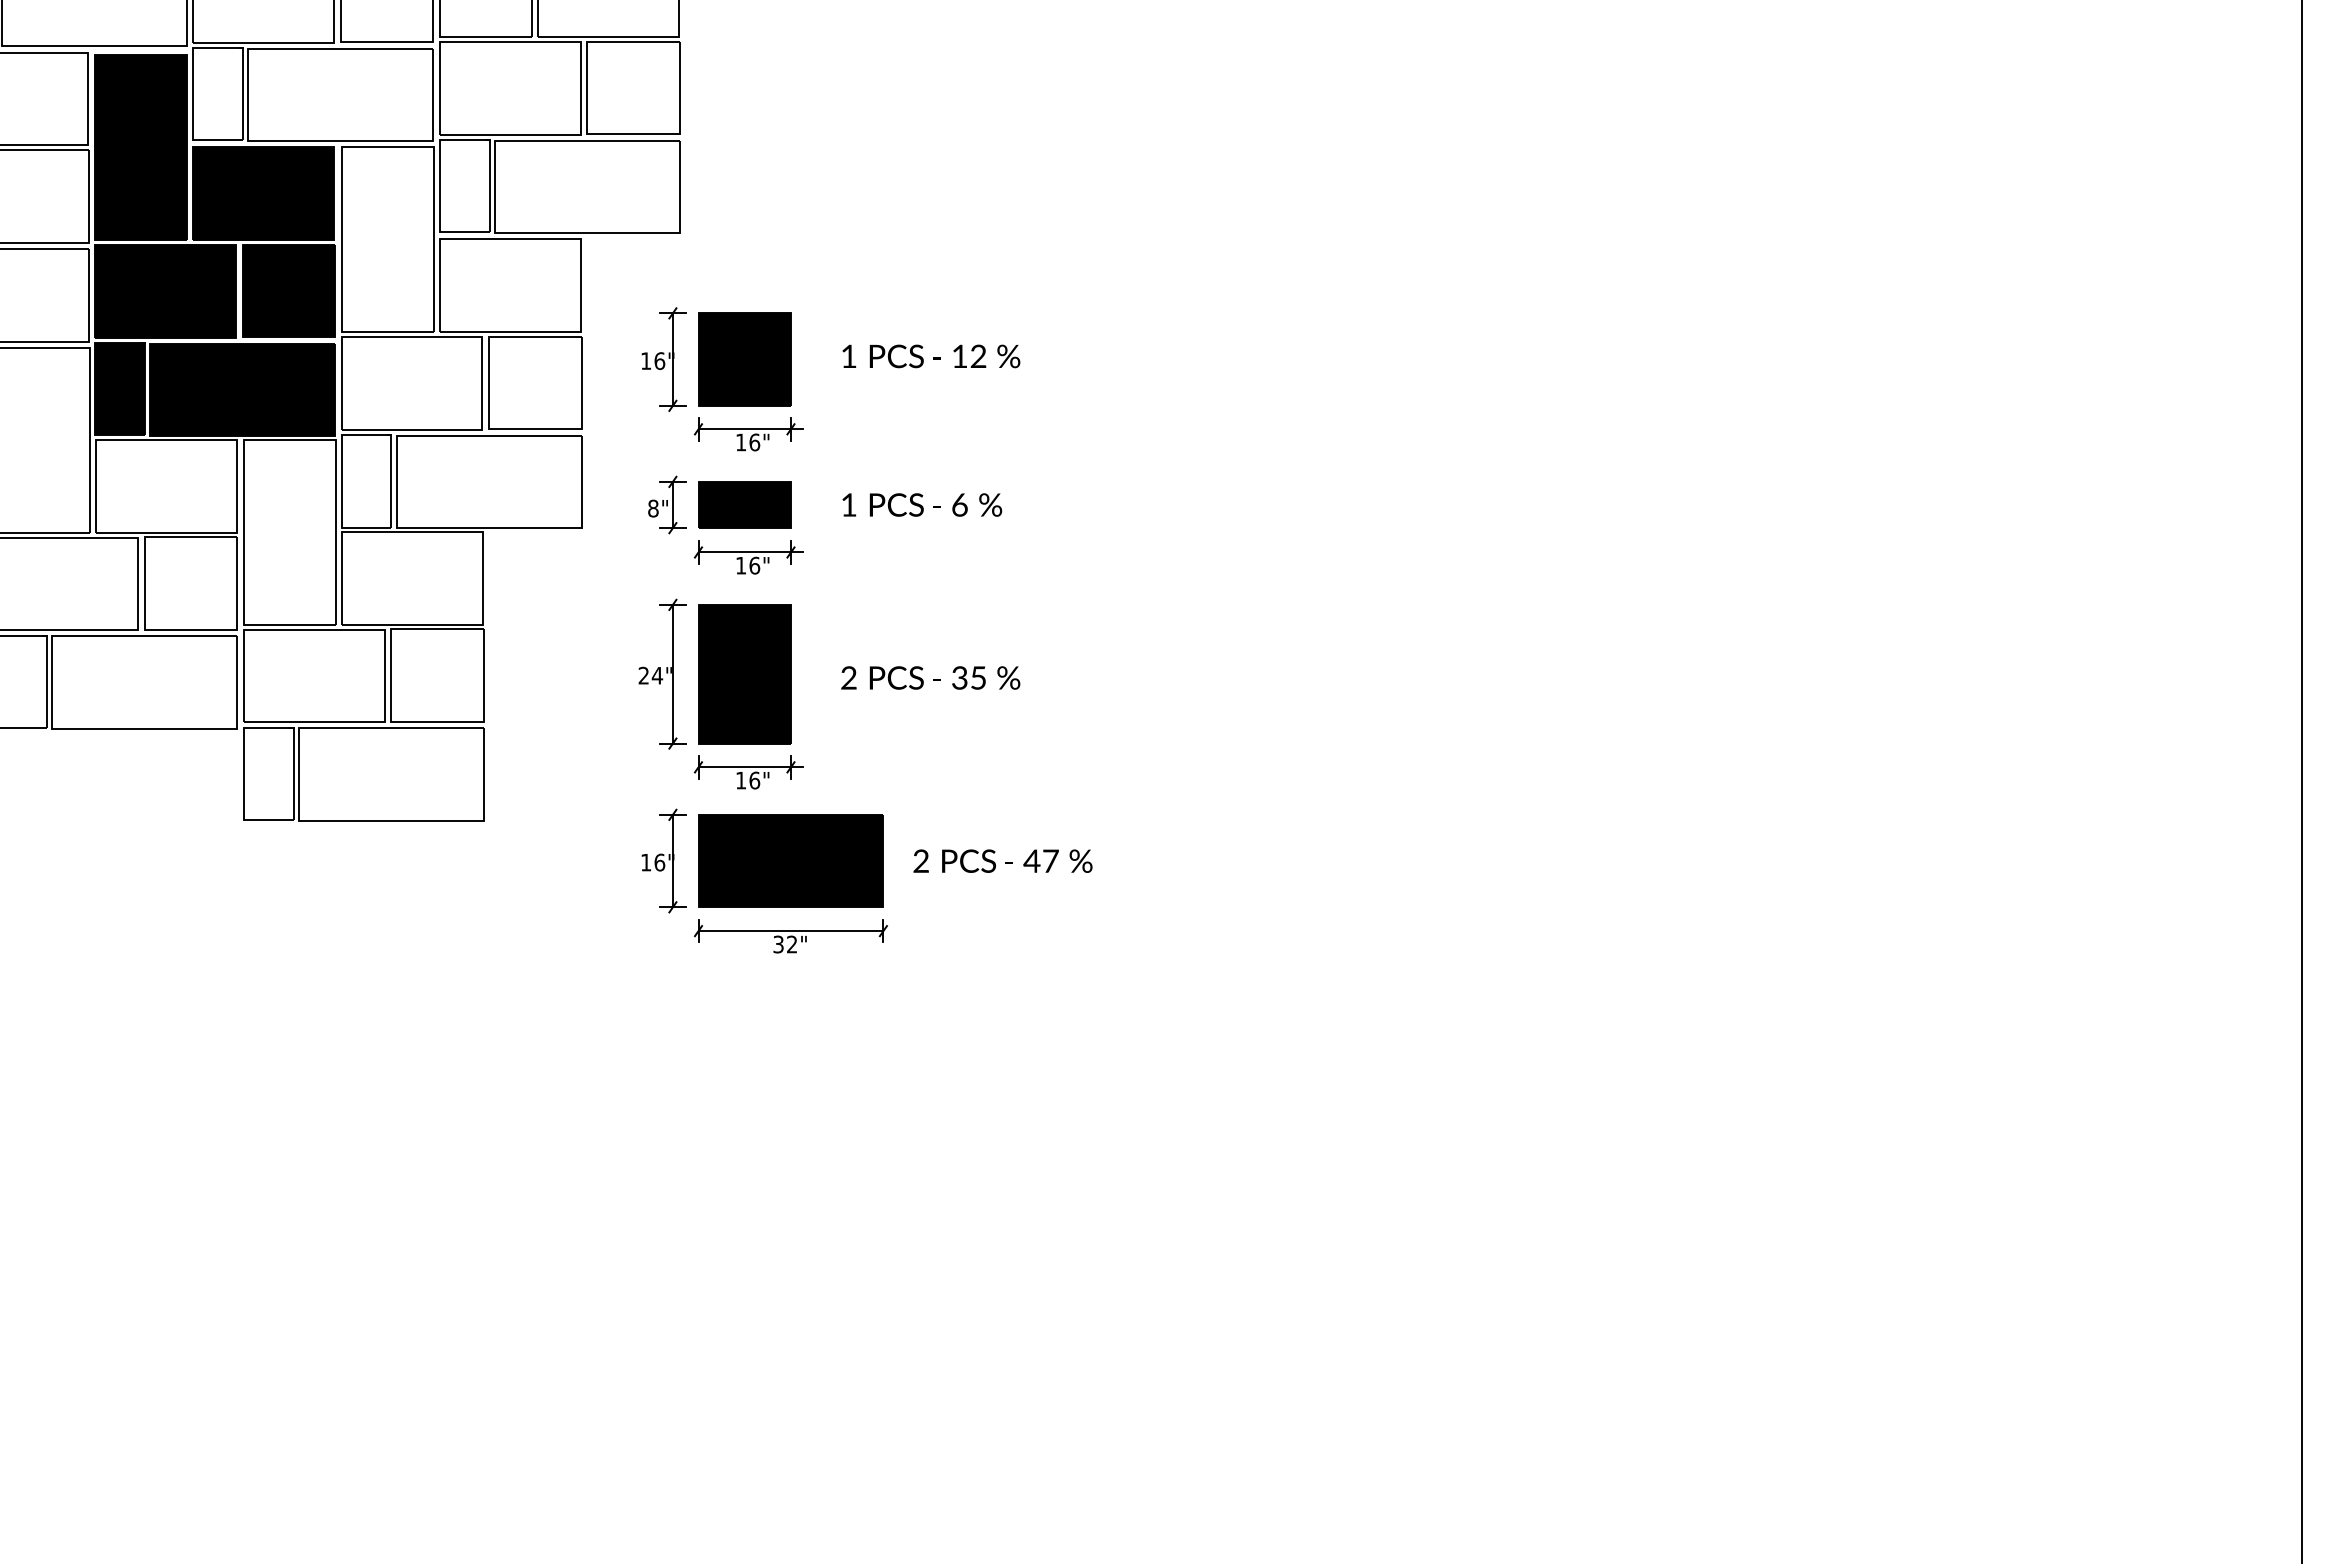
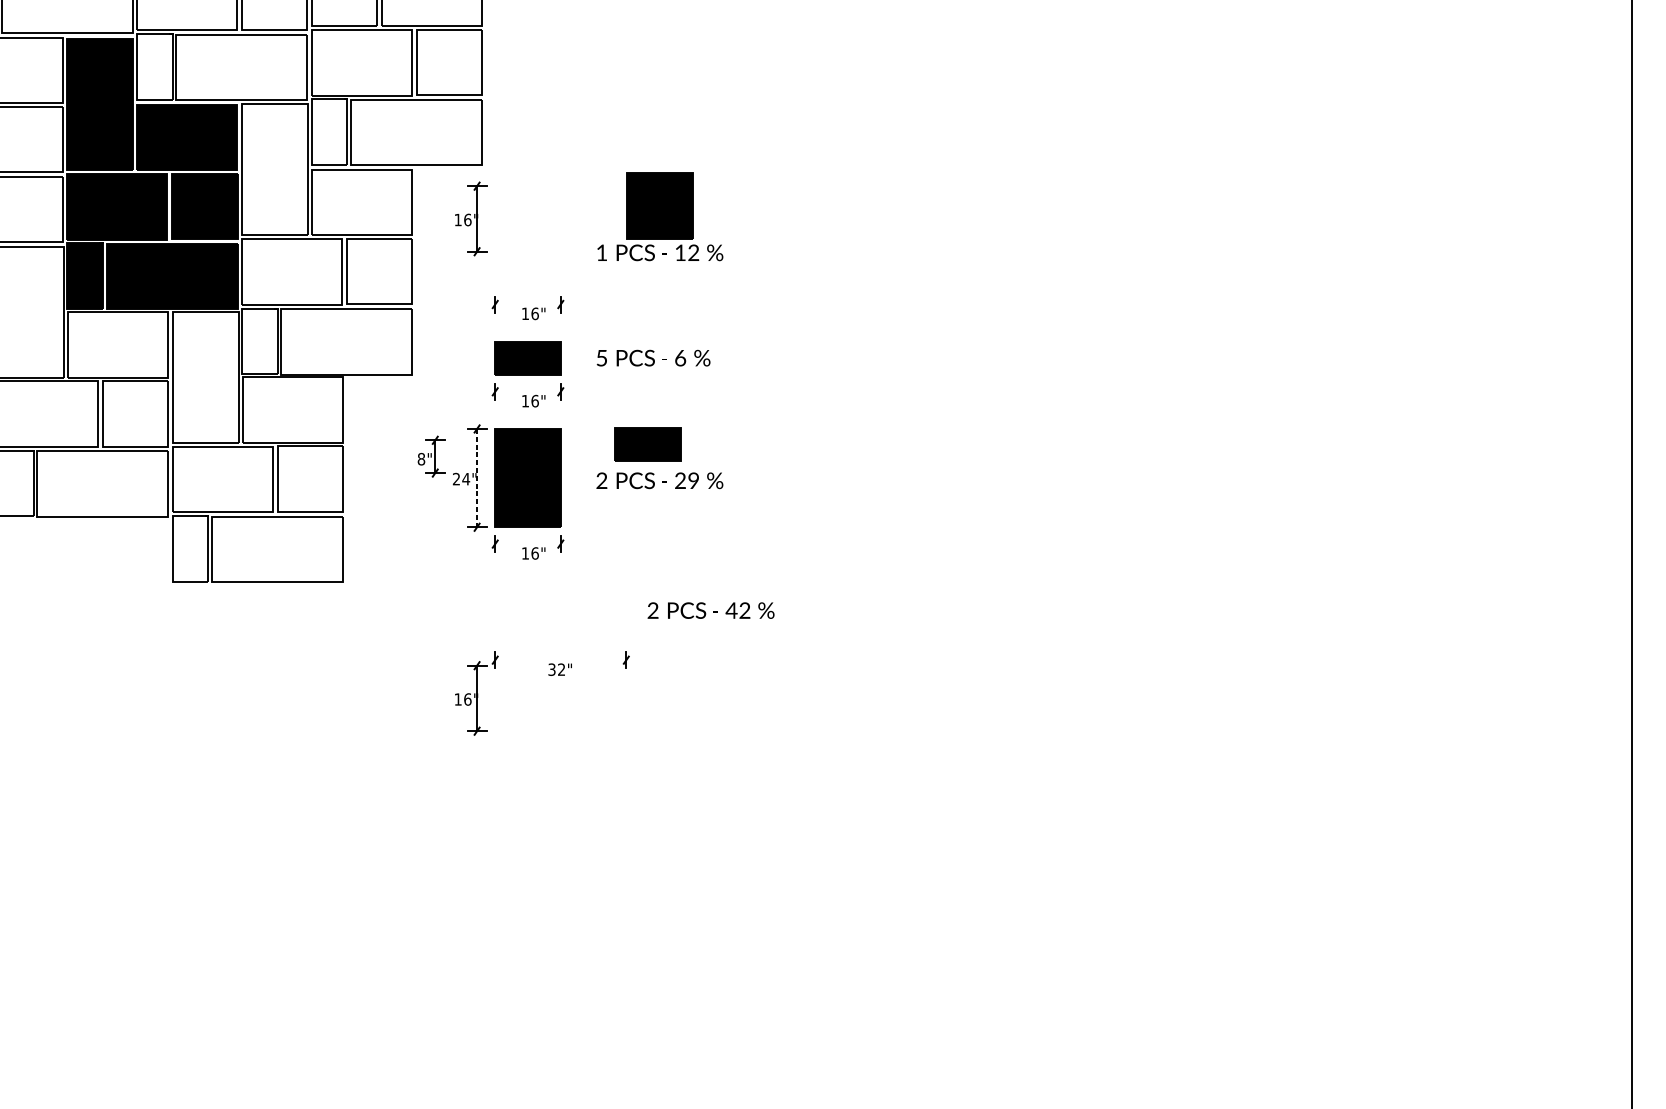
part: (663, 359) -> (470, 218), moved
part: (744, 359) -> (659, 206), moved
line: (750, 429) -> (532, 304), removed
part: (667, 504) -> (431, 456), moved
text: (848, 504) -> (601, 357), 1 -> 5
line: (750, 552) -> (532, 391), removed
part: (913, 626) -> (647, 444), added
line: (672, 674) -> (476, 478), solid -> dashed
text: (968, 677) -> (686, 480), 35 -> 29
line: (750, 767) -> (532, 544), removed
part: (663, 860) -> (470, 698), moved
part: (790, 860) -> (560, 610), removed
text: (1050, 860) -> (744, 610), 47 -> 42
line: (790, 931) -> (560, 660), removed

